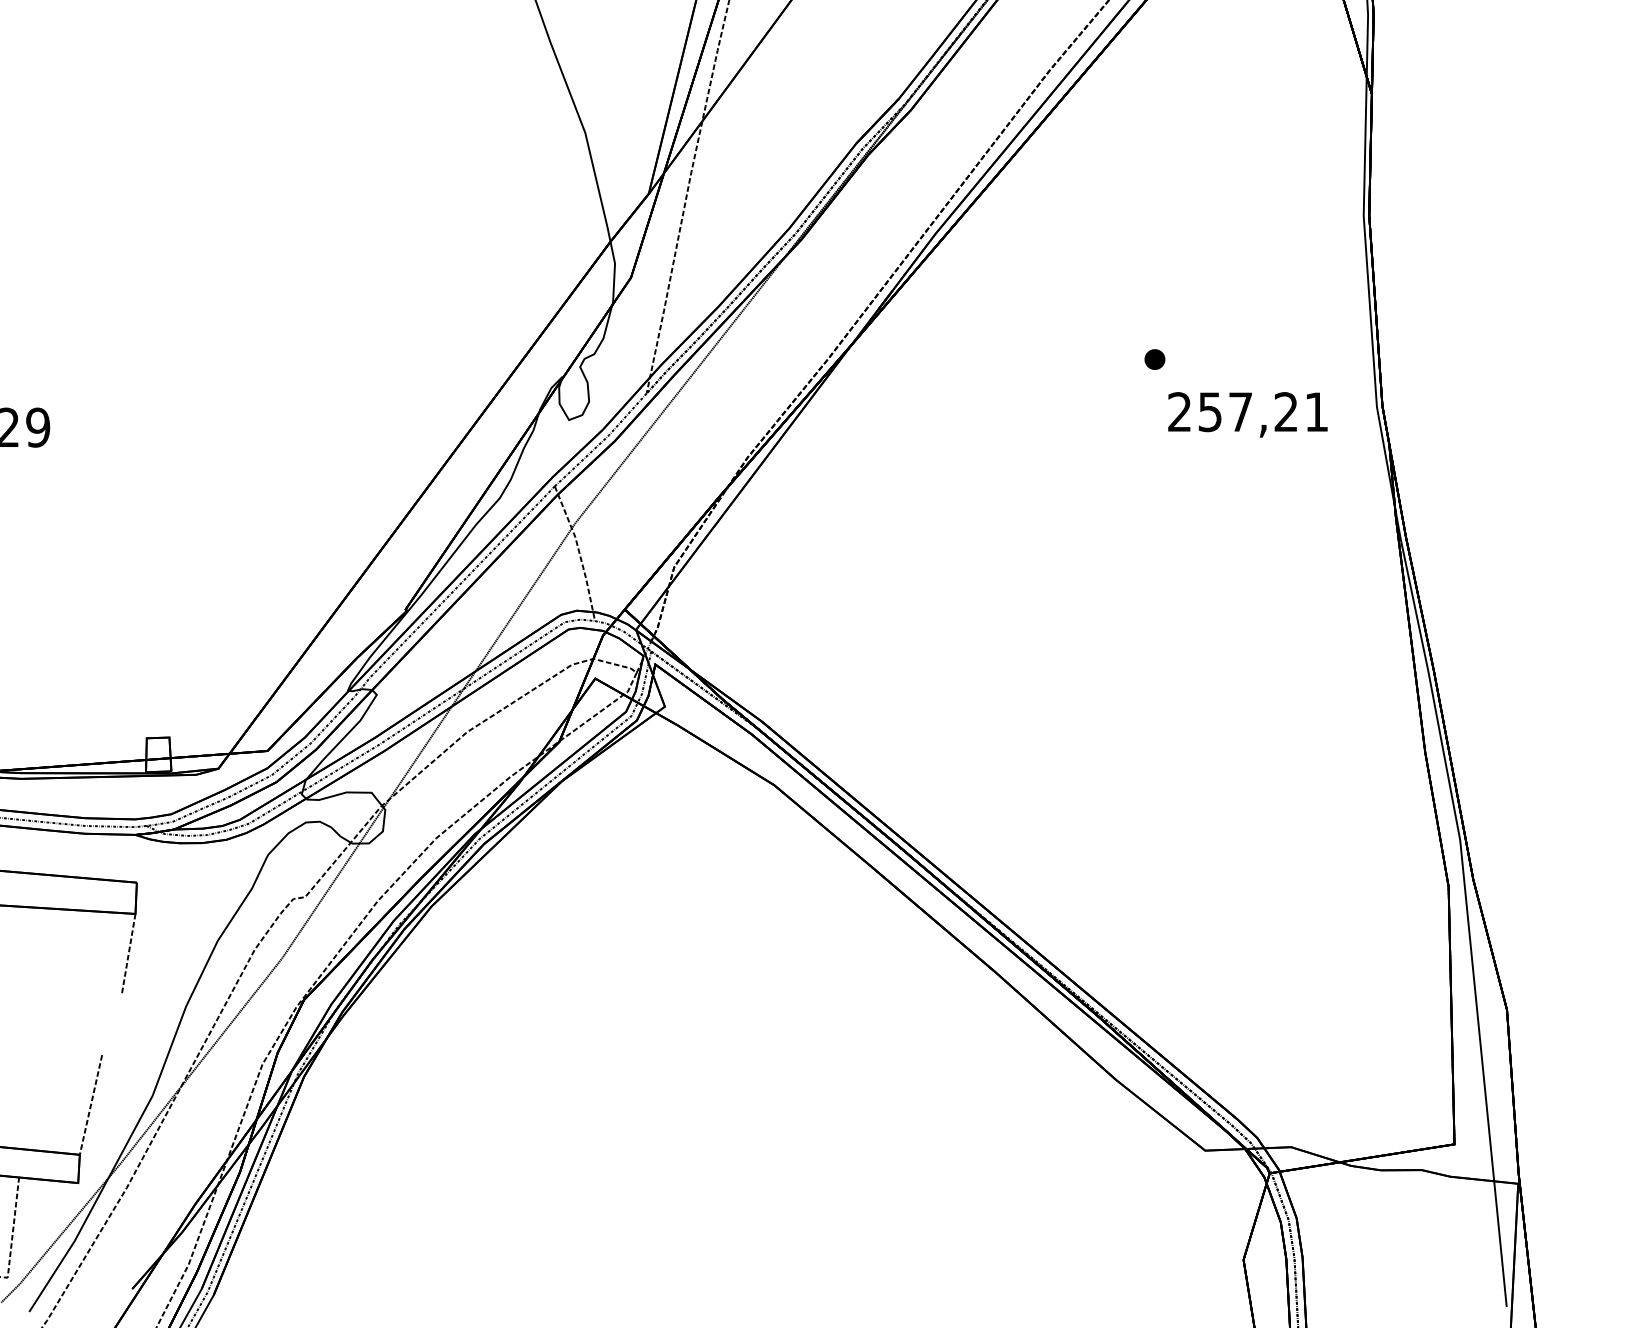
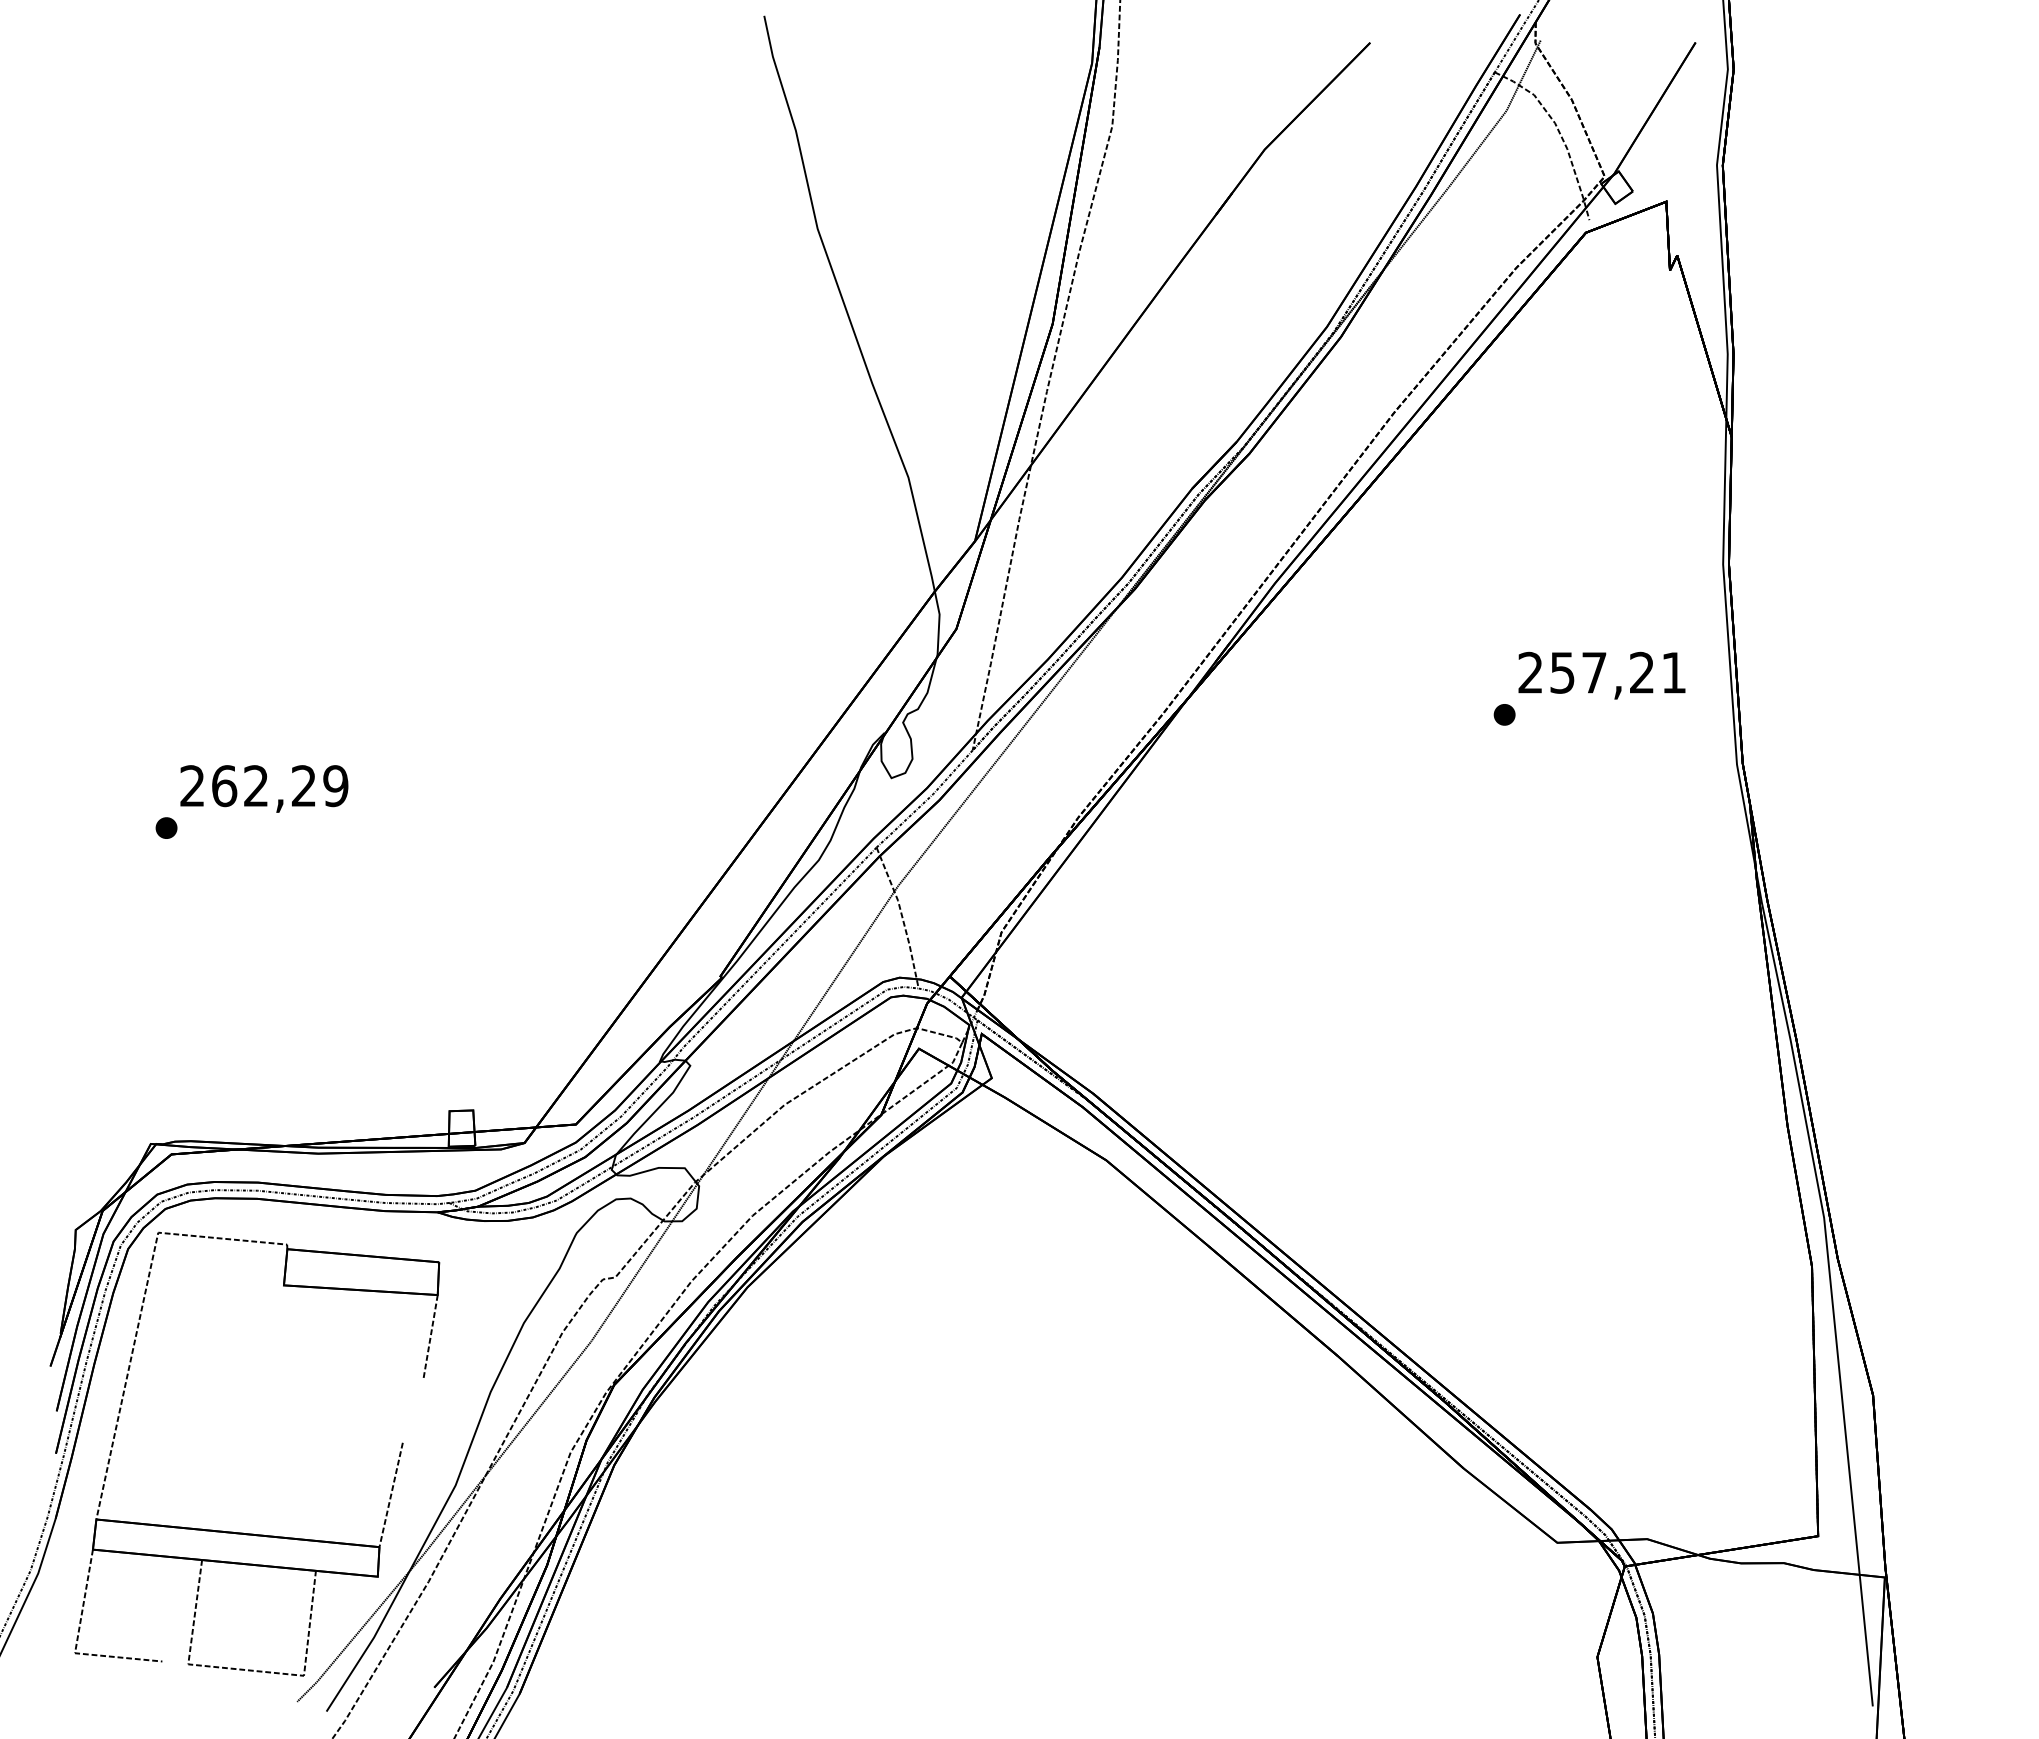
text: (1247, 414) -> (1601, 675), moved

